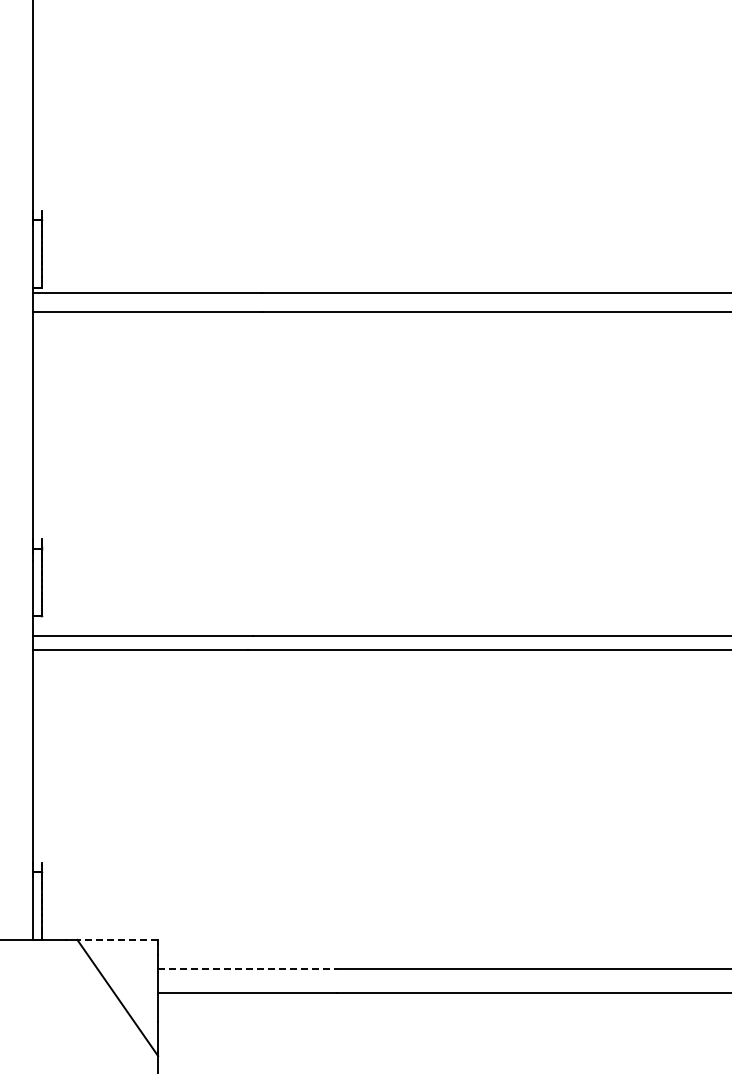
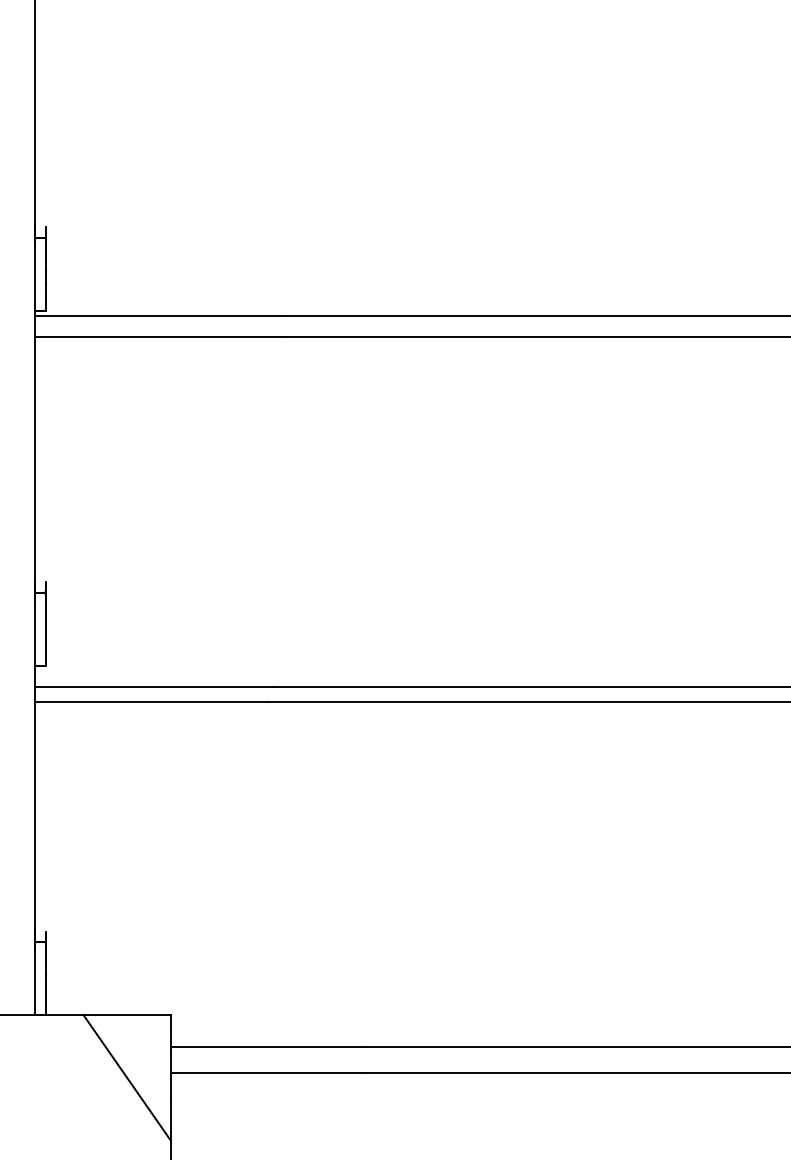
line: (117, 939) -> (127, 1014), dashed -> solid
line: (247, 968) -> (267, 1046), dashed -> solid

